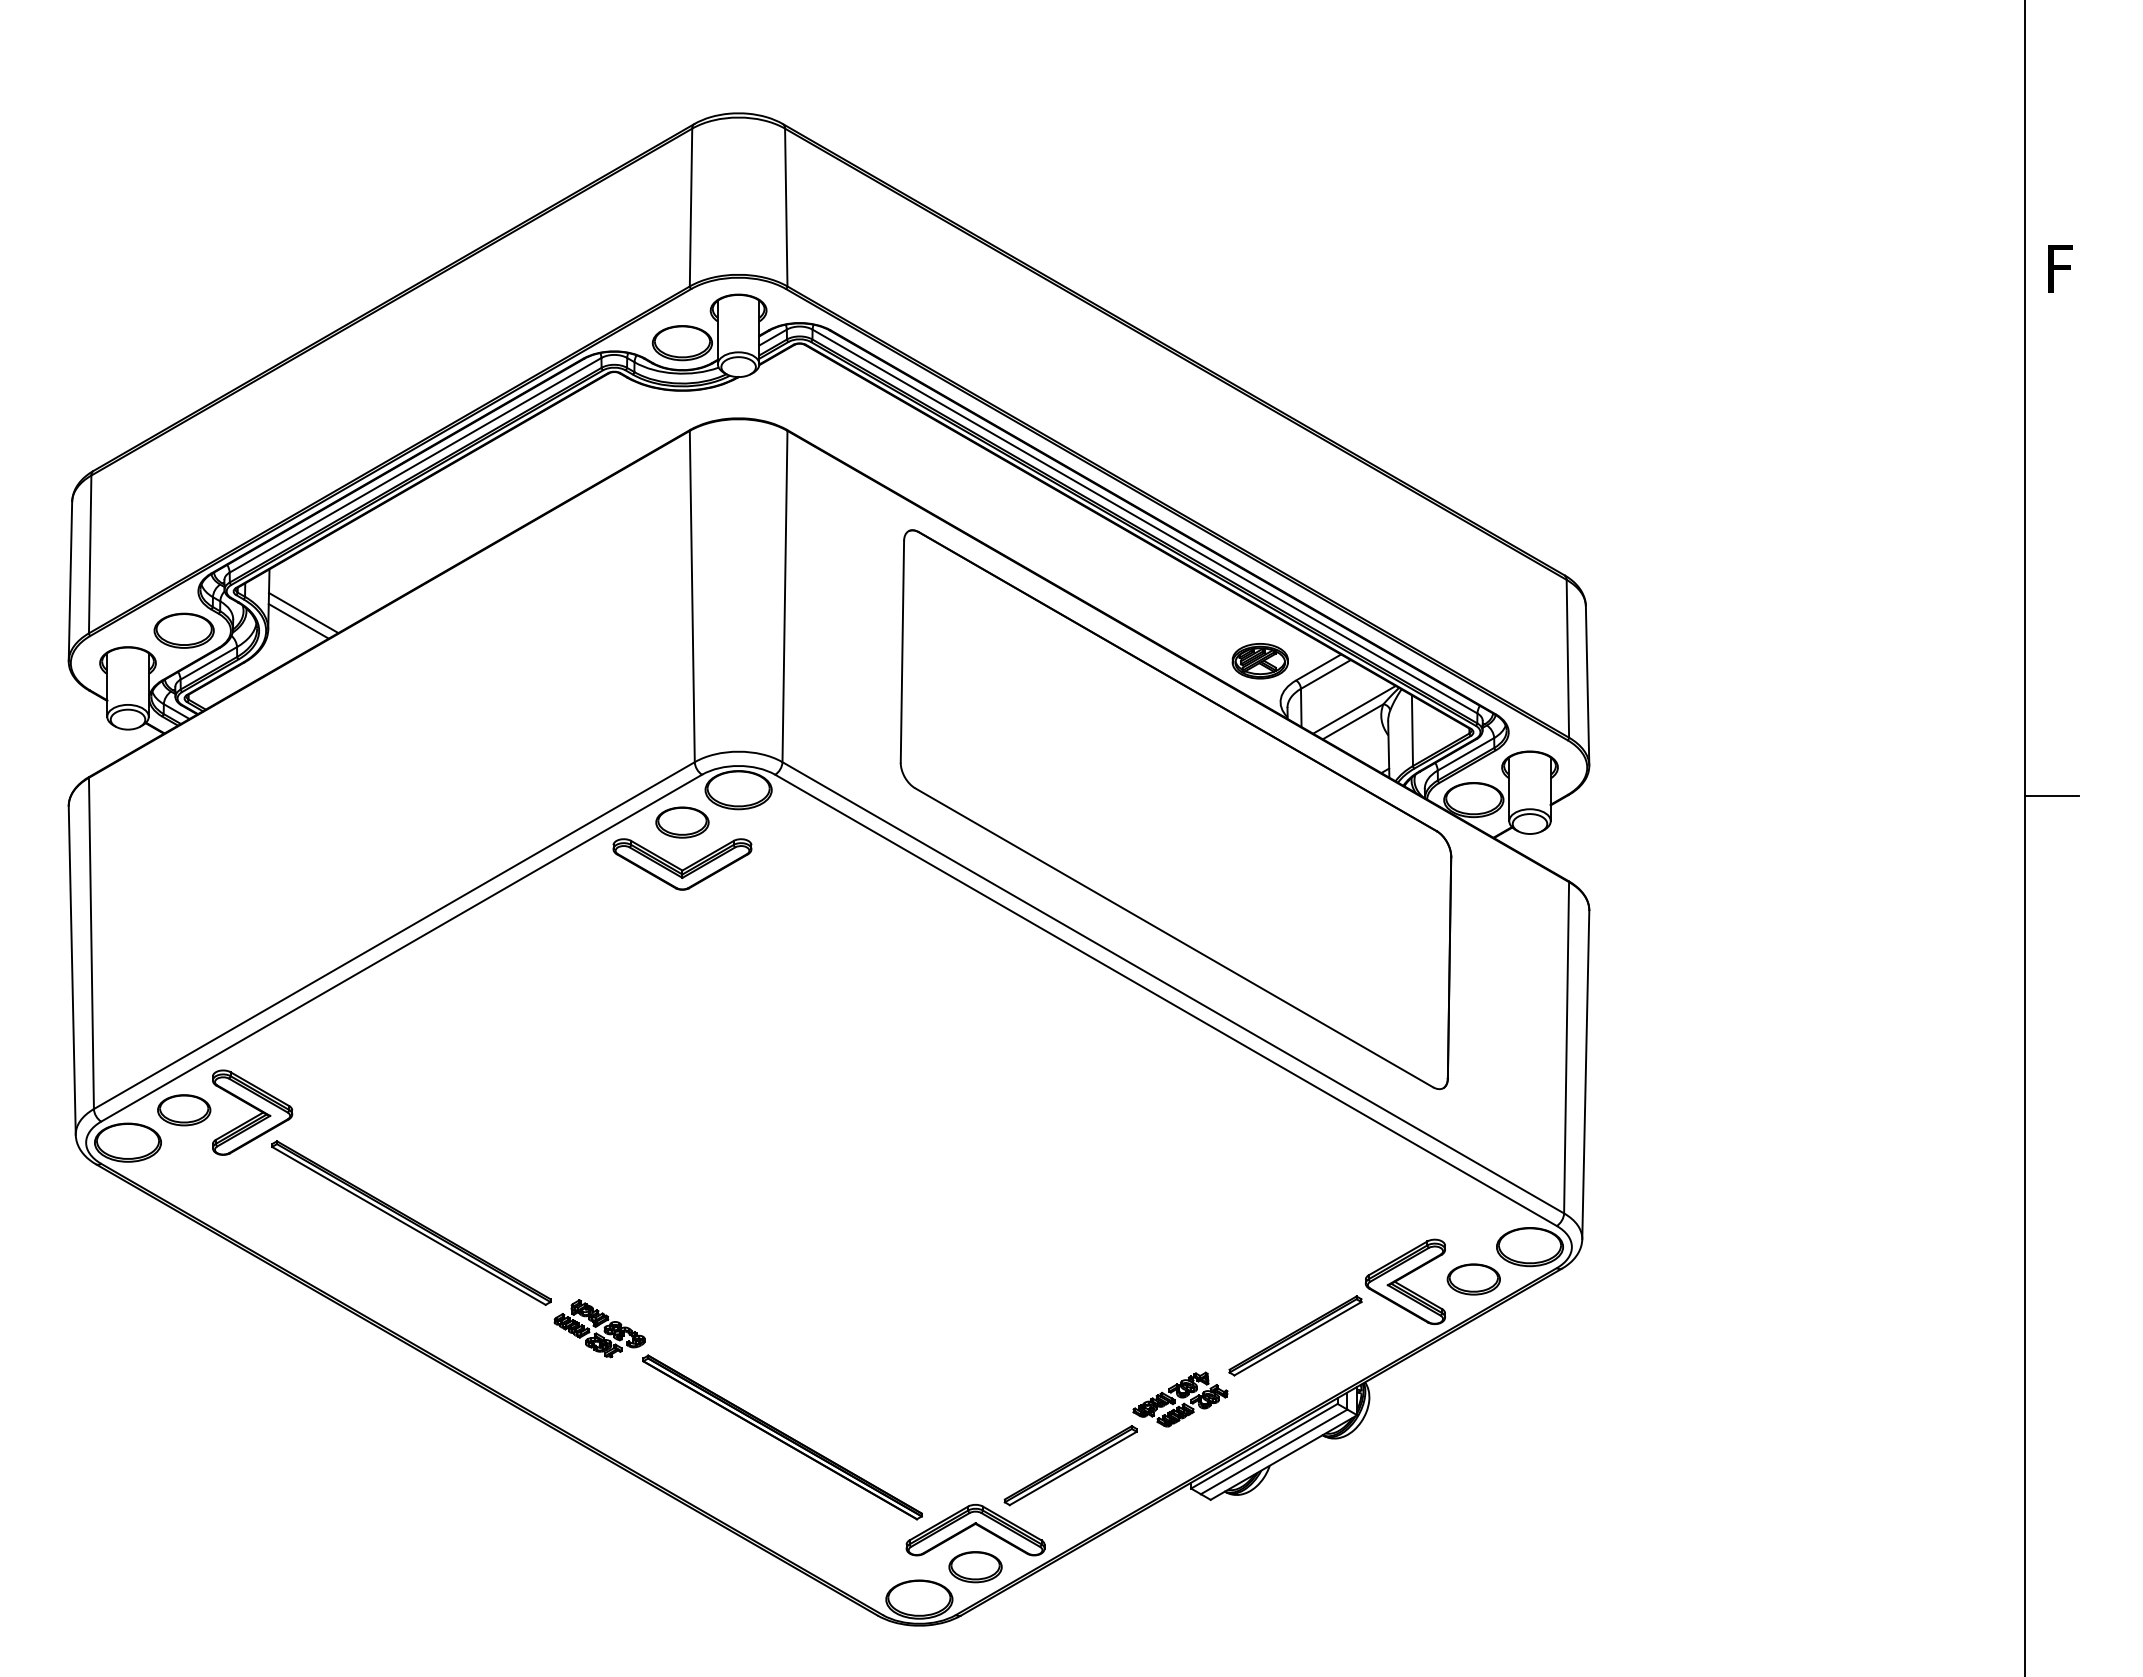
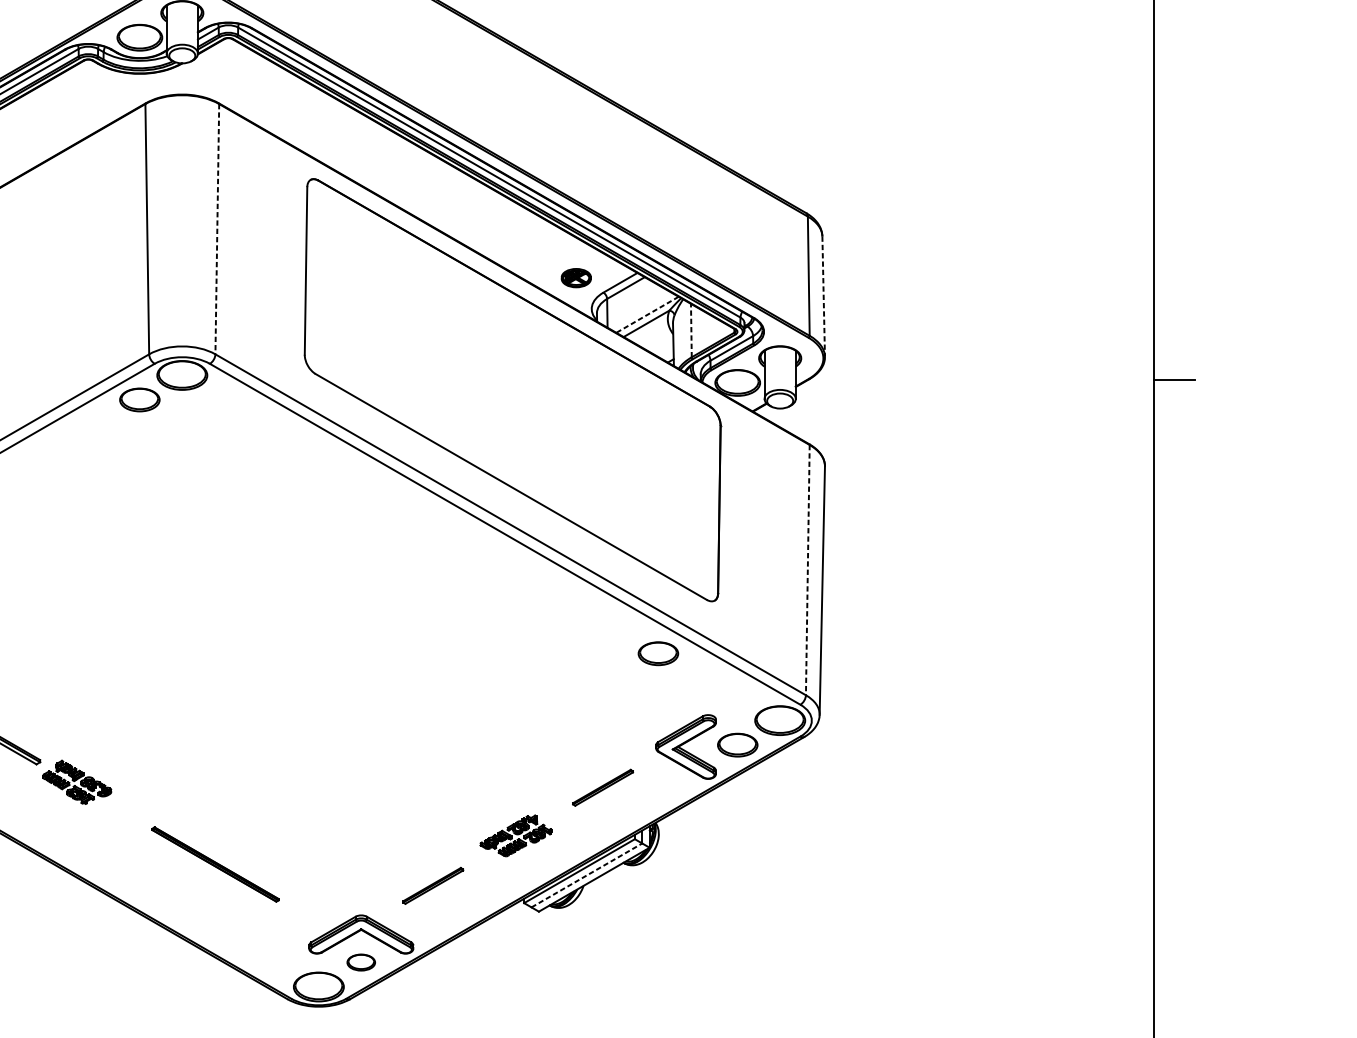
line: (784, 596) -> (216, 229), solid -> dashed
part: (1259, 661) -> (575, 278), size x0.7
line: (1587, 685) -> (823, 296), solid -> dashed
line: (1354, 709) -> (647, 314), solid -> dashed
line: (1412, 730) -> (691, 330), solid -> dashed
part: (682, 864) -> (139, 431), removed
line: (1566, 1047) -> (807, 569), solid -> dashed
part: (1368, 1158) -> (658, 653), added
part: (1295, 1335) -> (603, 787), size x0.6
part: (782, 1437) -> (215, 864), size x0.6
line: (1274, 1451) -> (587, 875), solid -> dashed
part: (1070, 1465) -> (433, 885), size x0.6
part: (975, 1567) -> (361, 962), size x0.7

